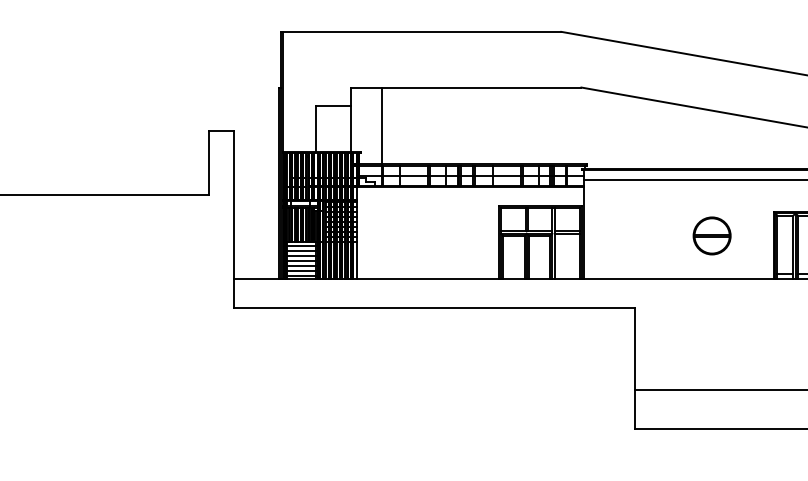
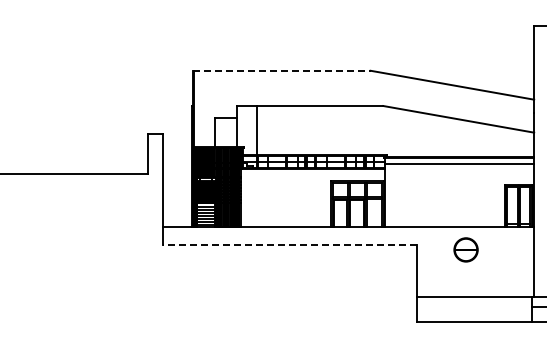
line: (422, 31) -> (282, 70), solid -> dashed
part: (711, 235) -> (465, 249), moved
line: (433, 307) -> (289, 245), solid -> dashed

